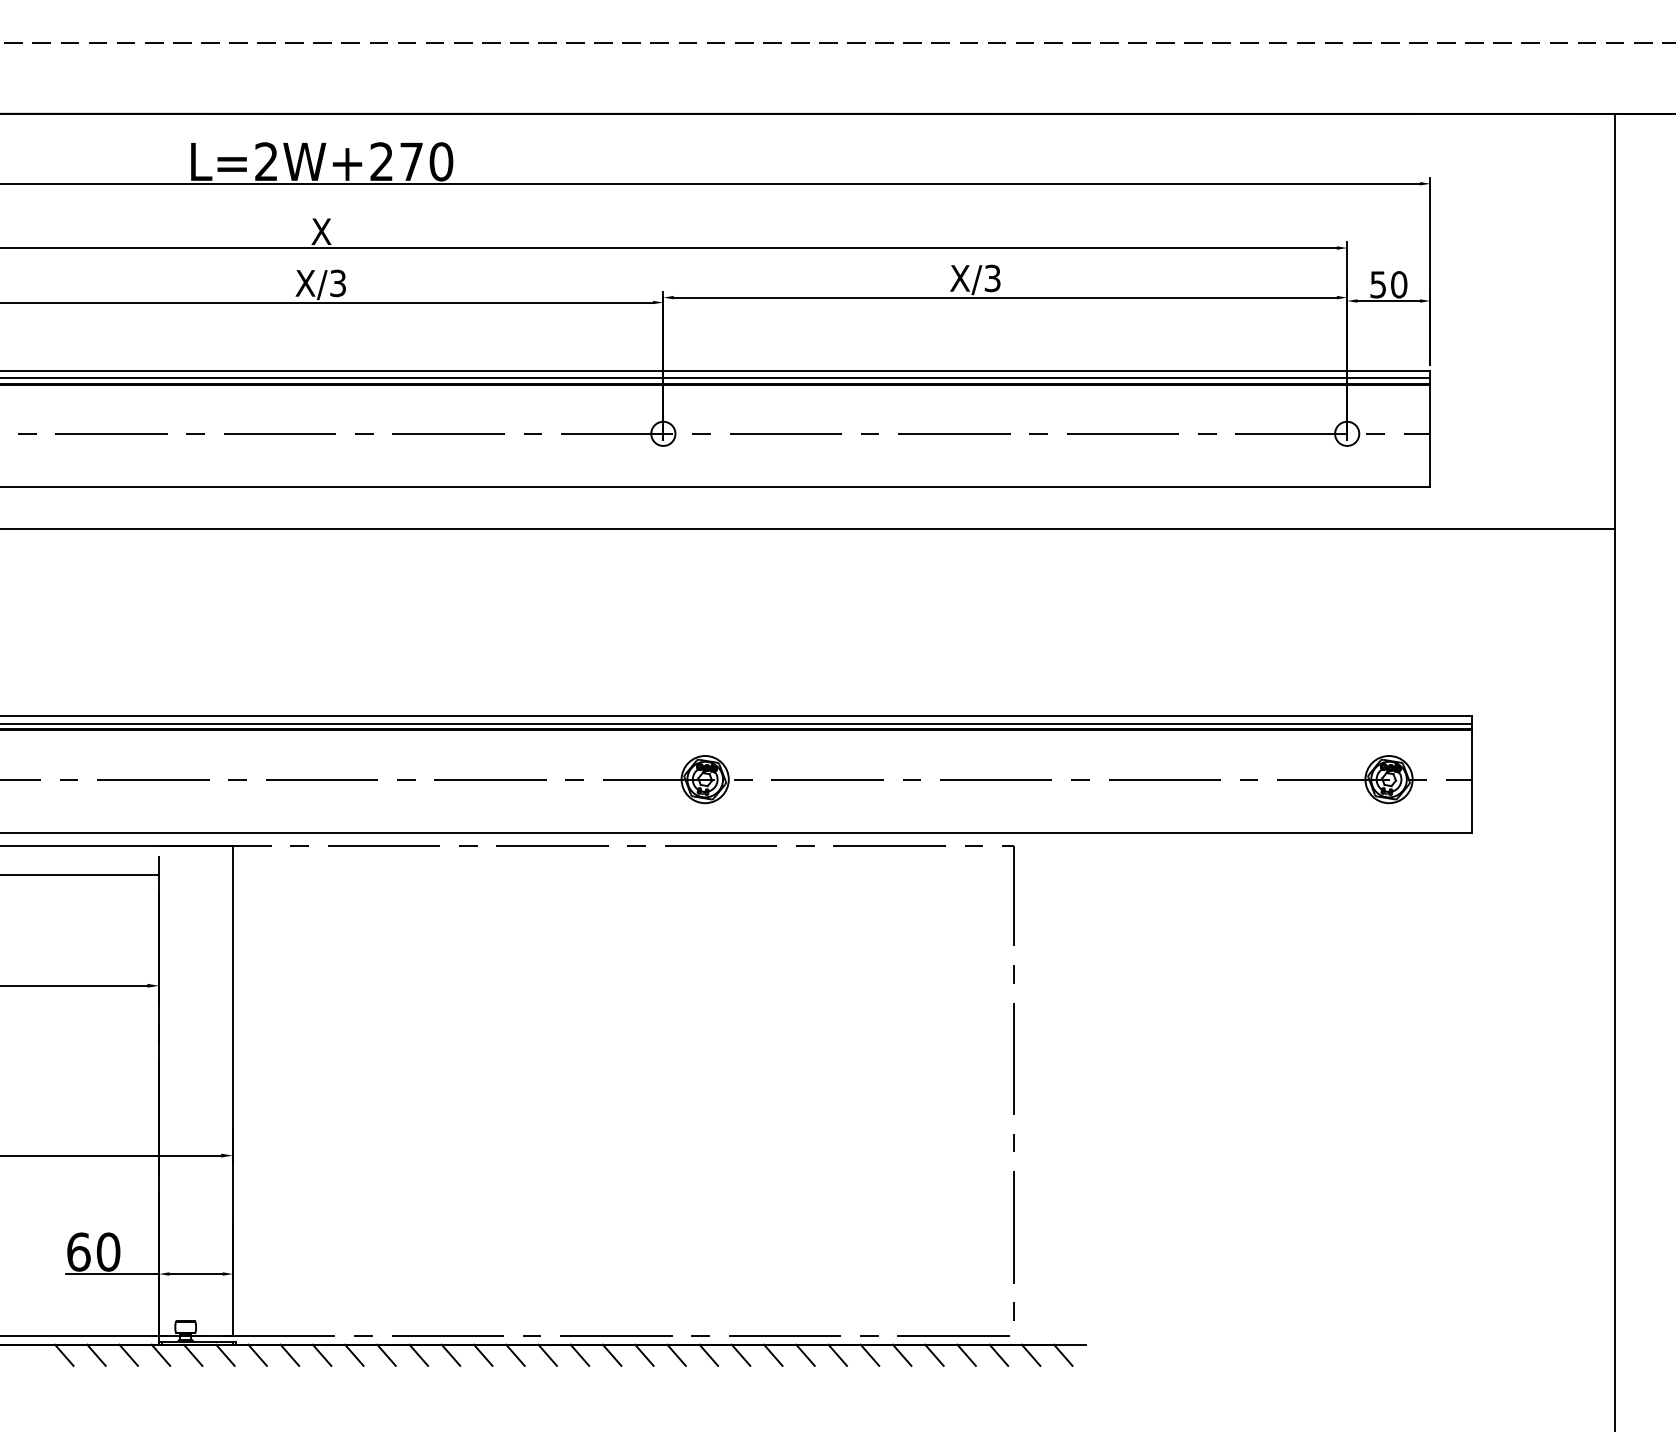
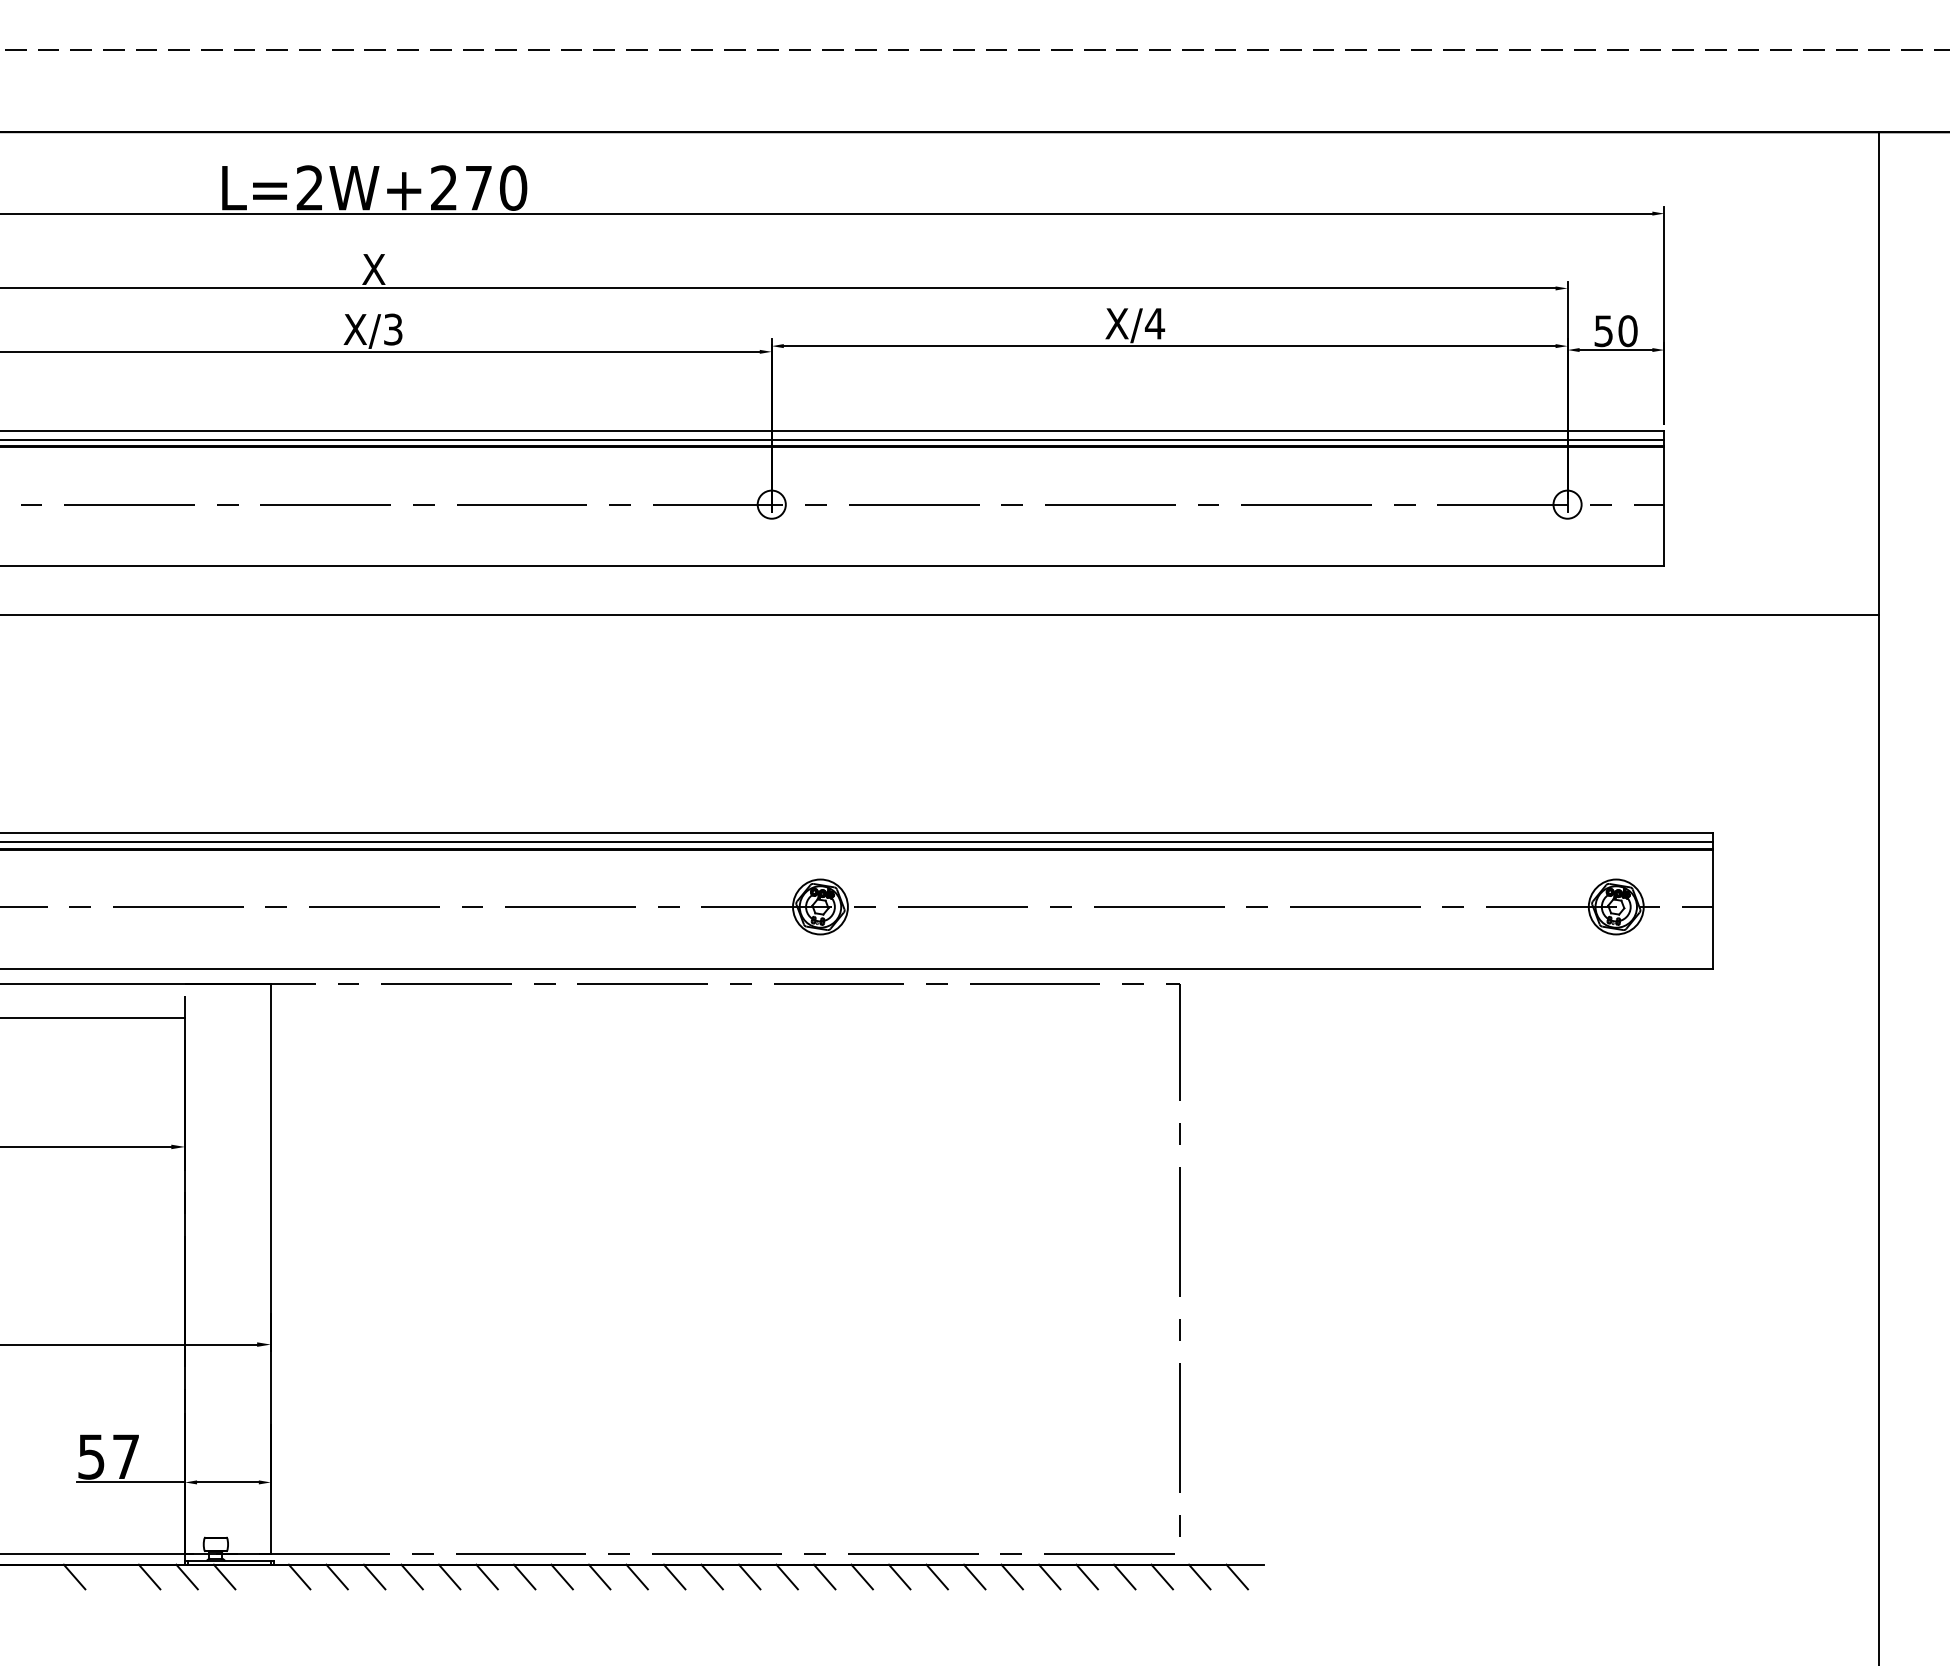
text: (992, 278) -> (1154, 323), X/3 -> X/4
text: (93, 1251) -> (108, 1456), 60 -> 57
line: (95, 1354) -> (111, 1576), removed
line: (224, 1354) -> (261, 1576), removed

